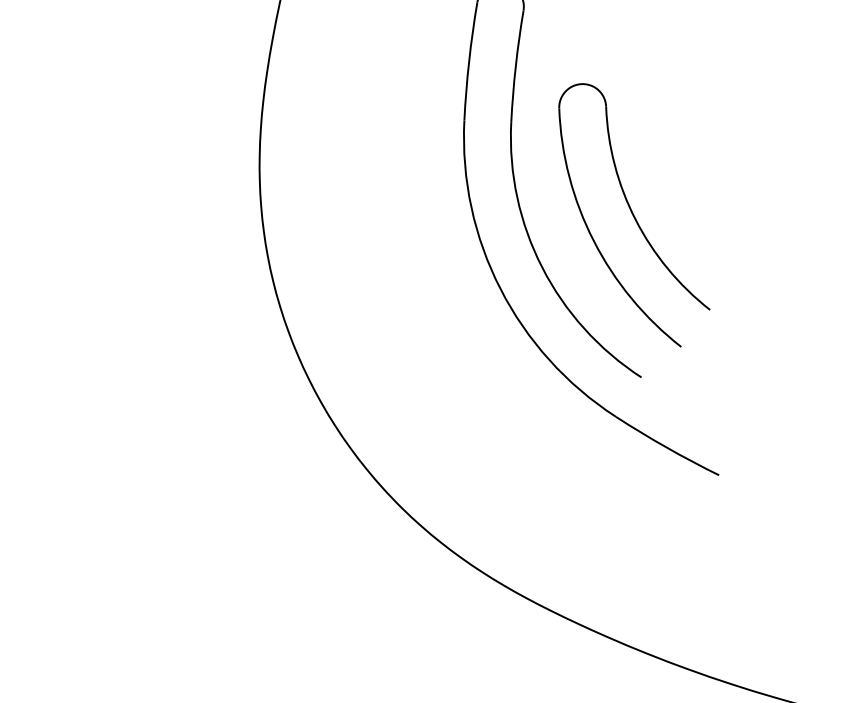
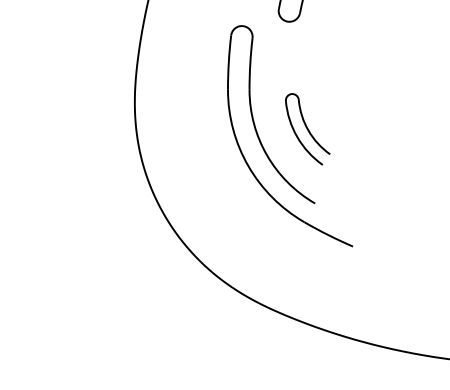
part: (633, 215) -> (307, 129), size x0.6

